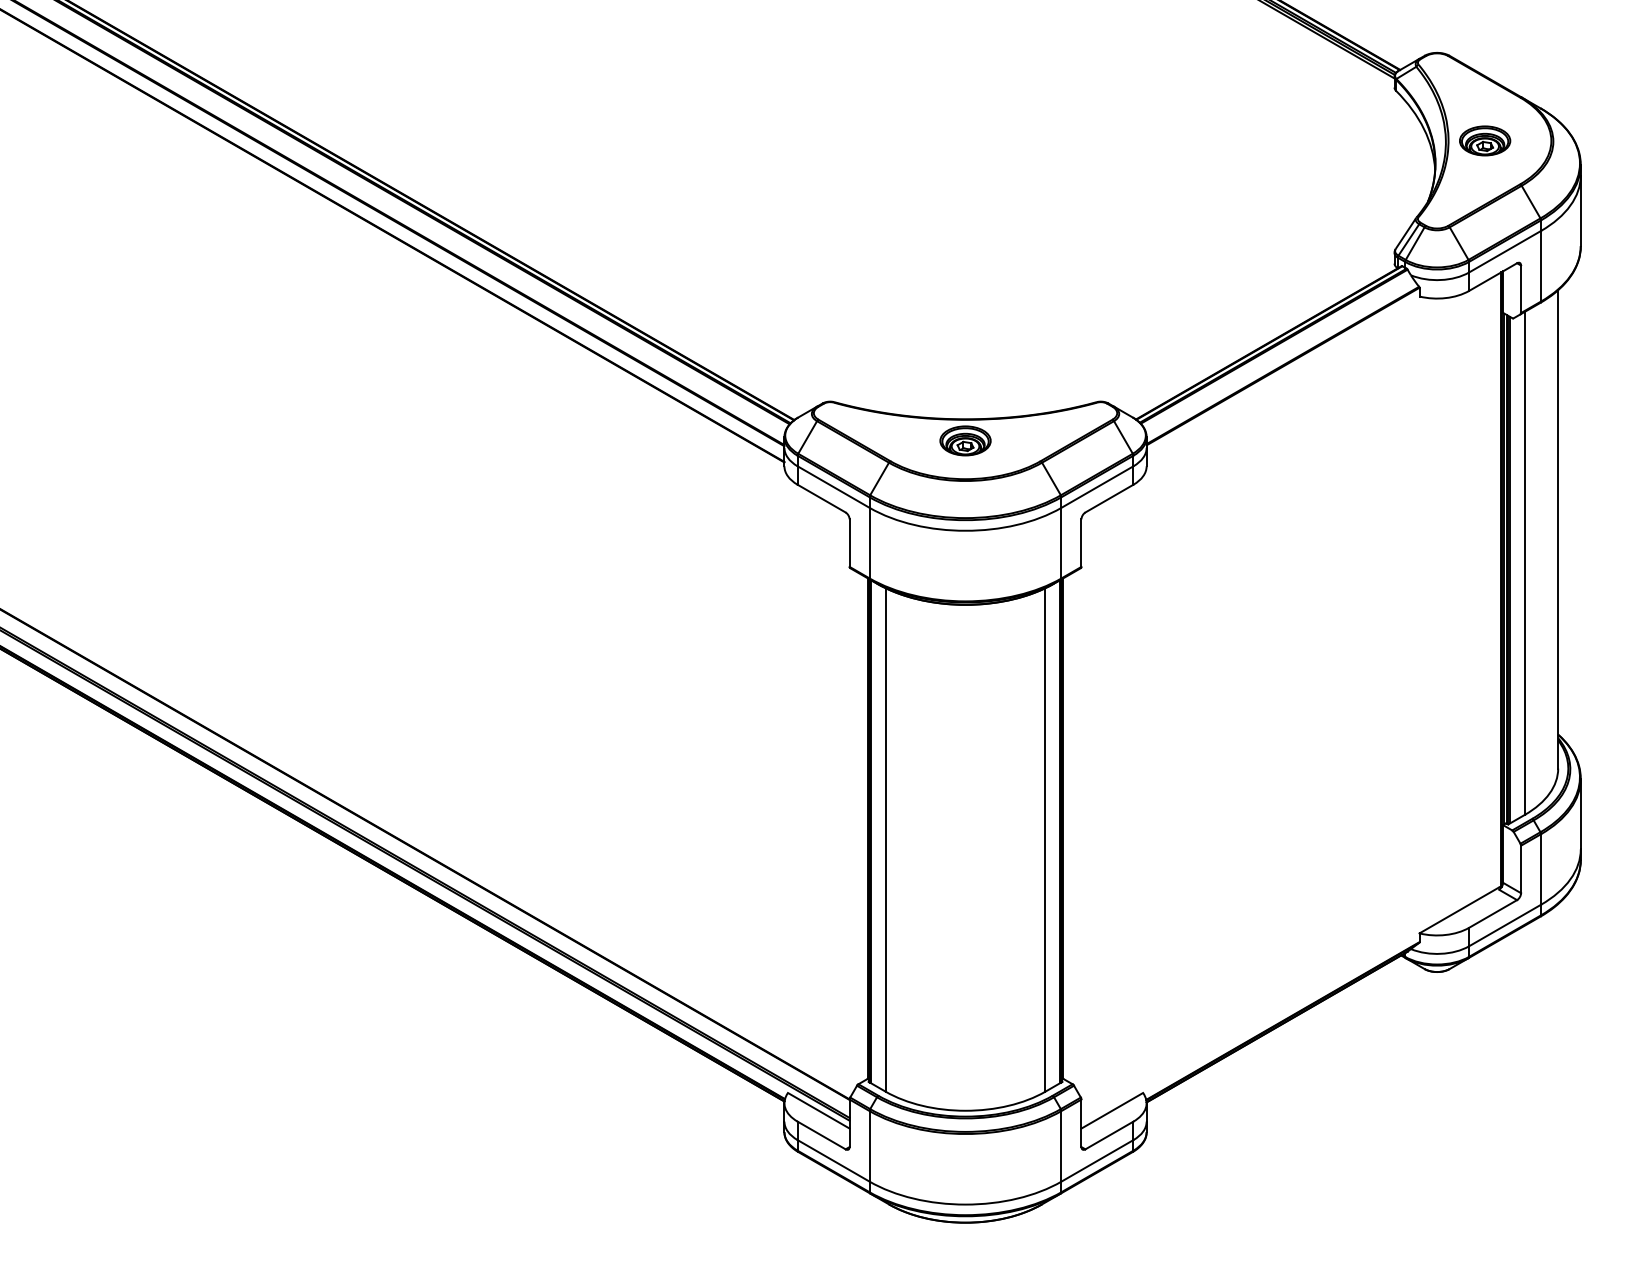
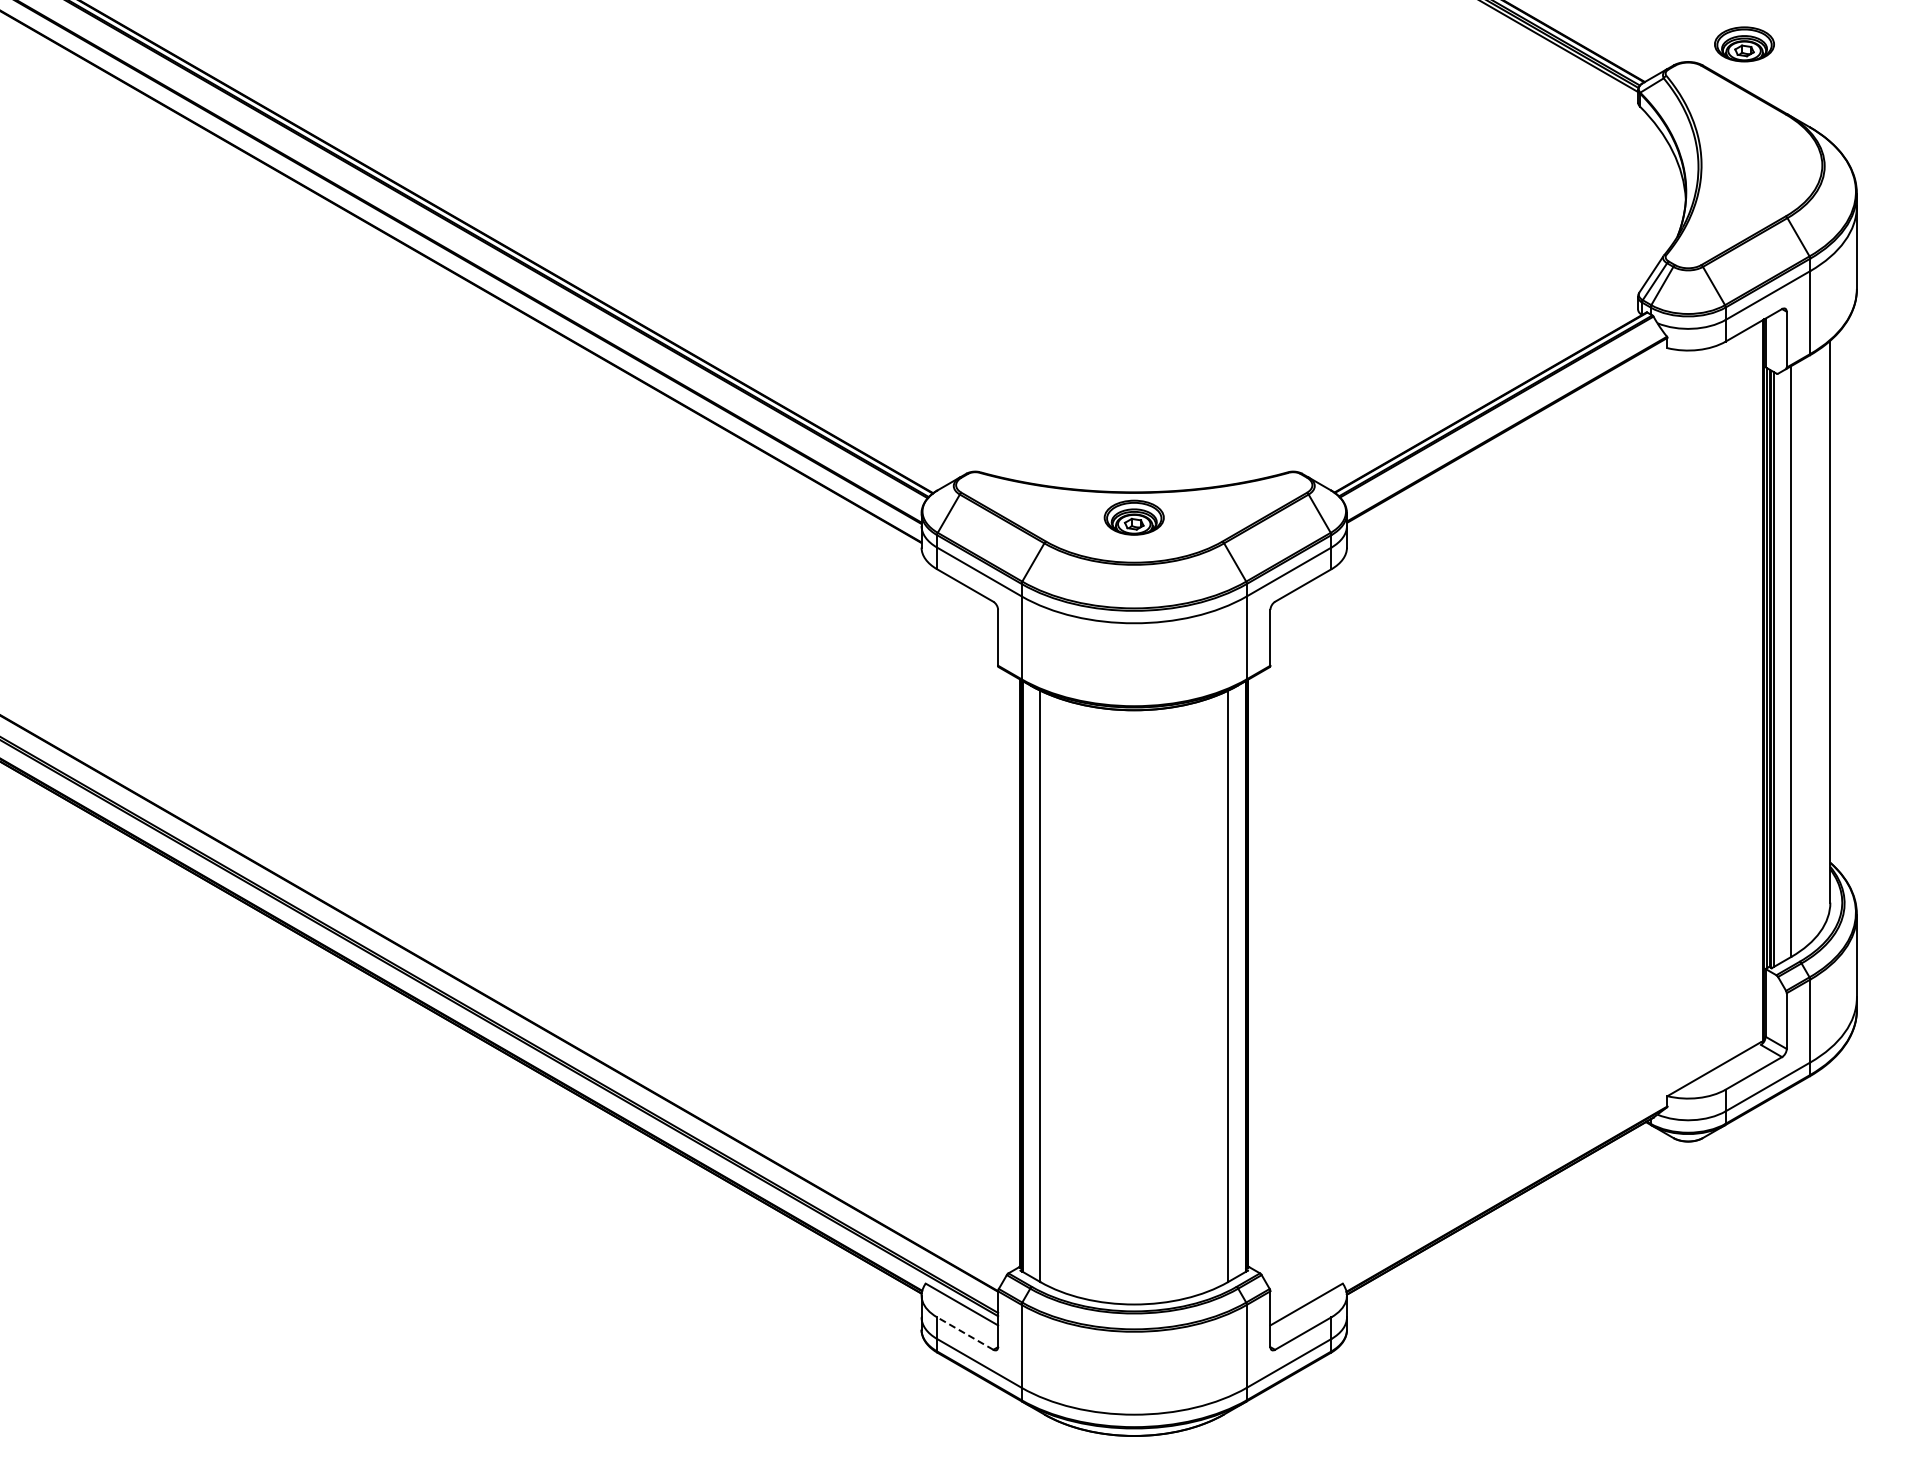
part: (1485, 141) -> (1744, 44), moved
line: (821, 1135) -> (965, 1333), solid -> dashed

